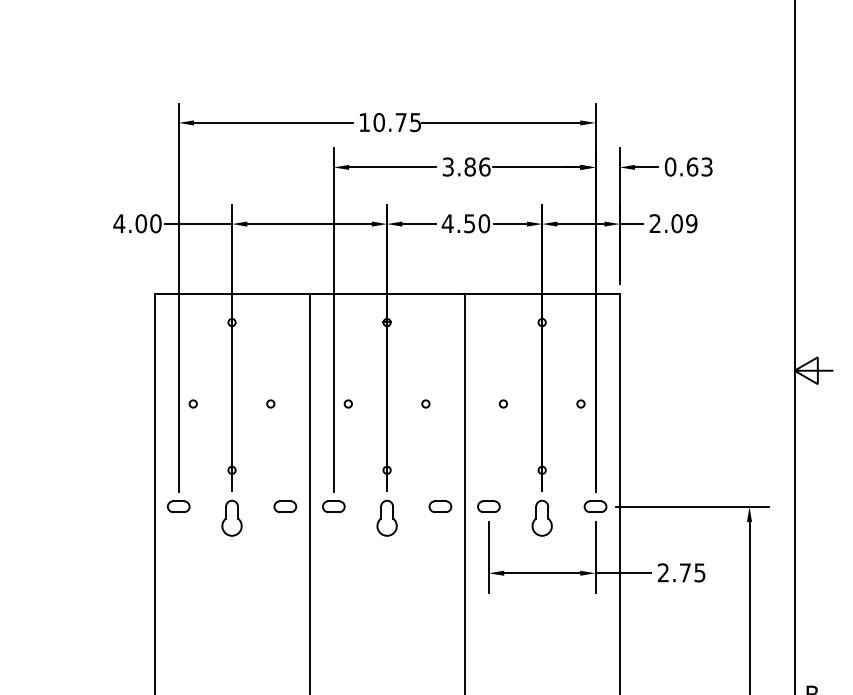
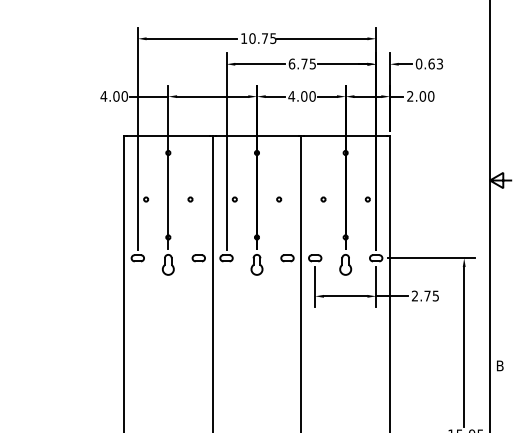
text: (466, 166) -> (302, 63), 3.86 -> 6.75
text: (470, 223) -> (304, 96), 4.50 -> 4.00
text: (692, 223) -> (431, 96), 2.09 -> 2.00

